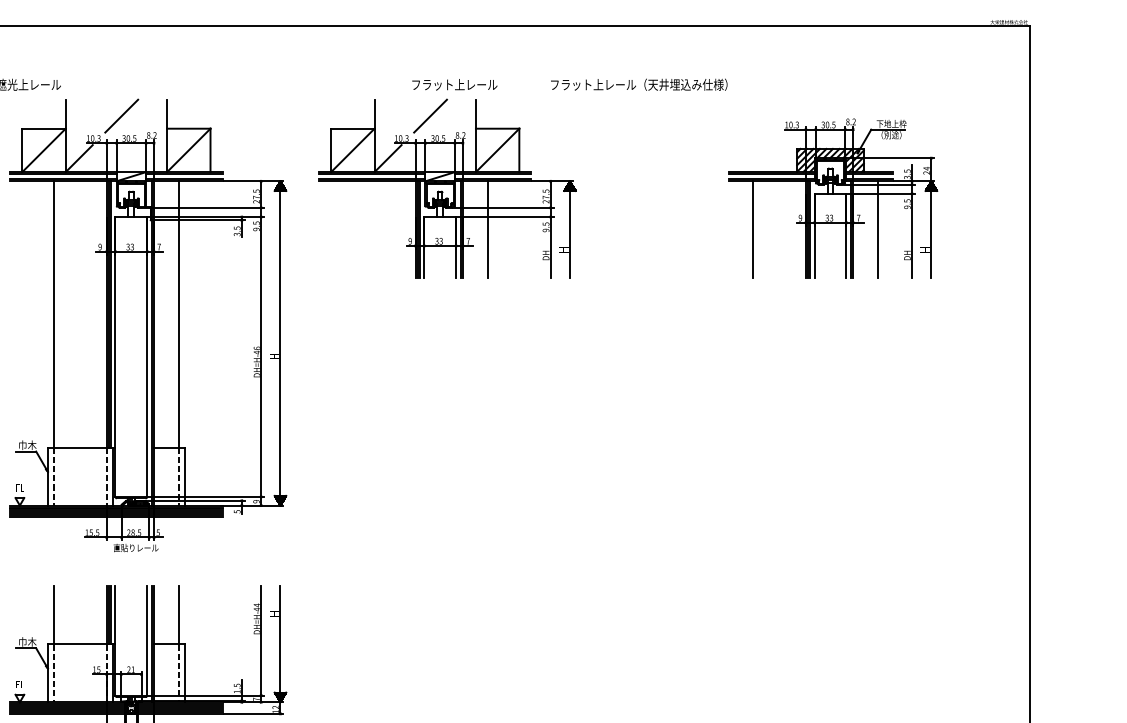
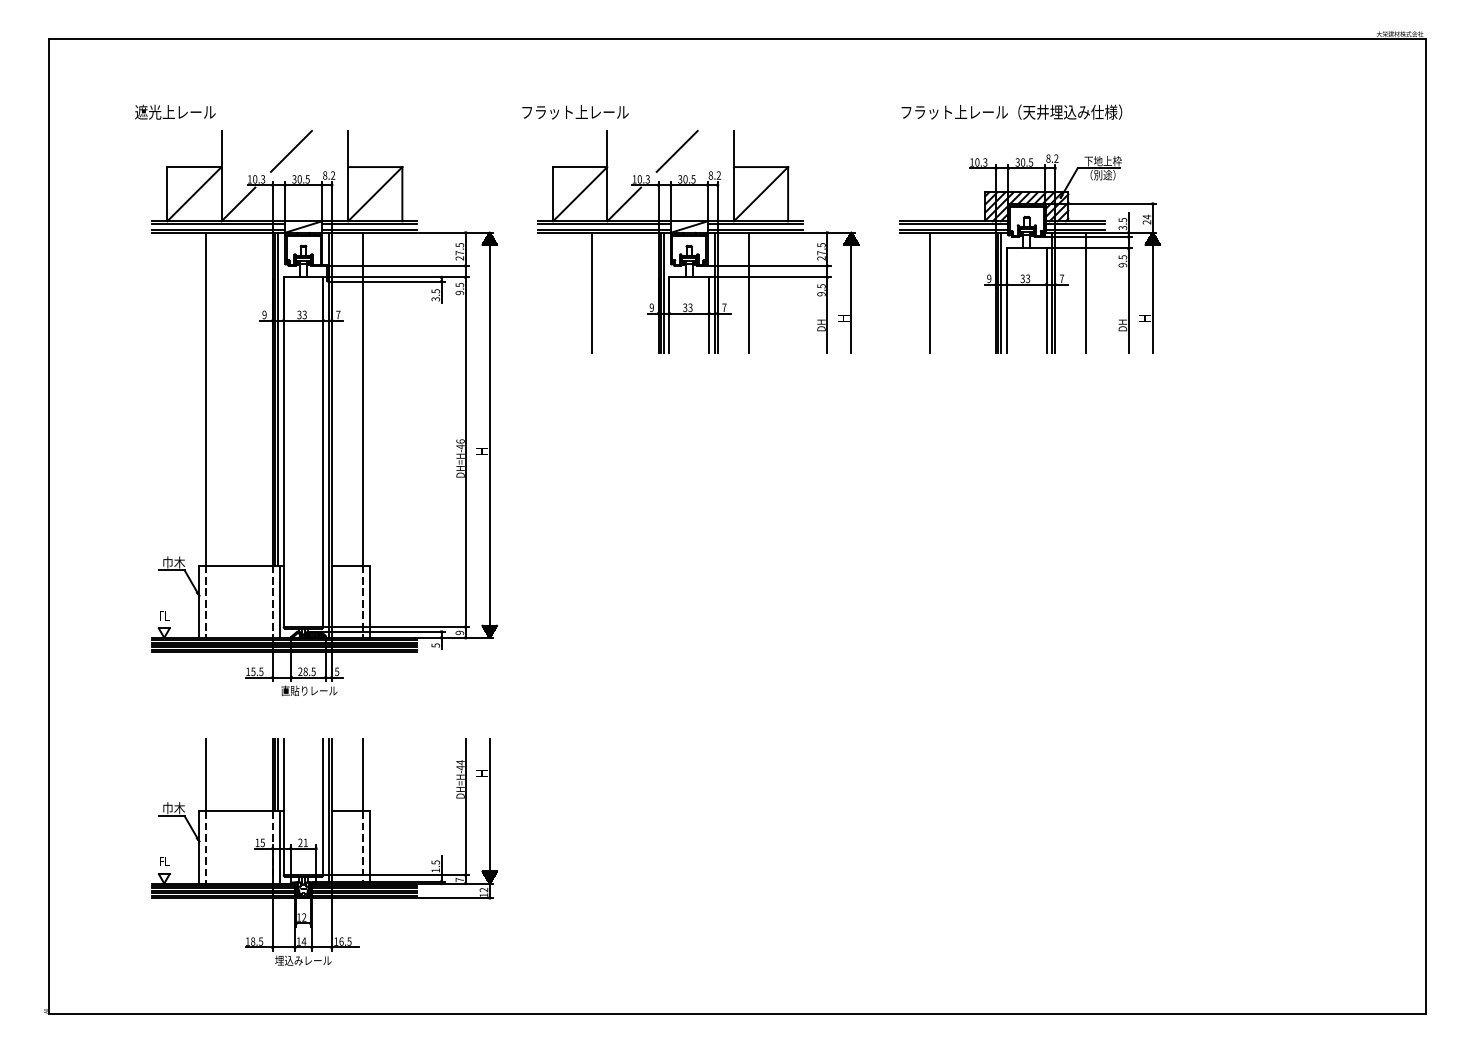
text: (454, 84) -> (575, 112), moved
text: (638, 84) -> (1011, 111), moved
part: (832, 197) -> (1029, 253), moved
line: (362, 229) -> (592, 292), added

